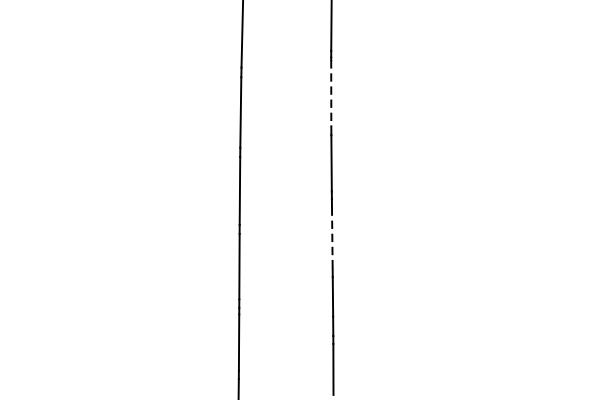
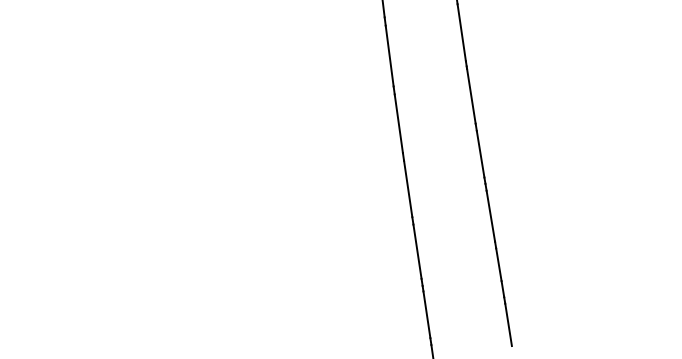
line: (331, 93) -> (471, 96), dashed -> solid
line: (331, 238) -> (490, 216), dashed -> solid

